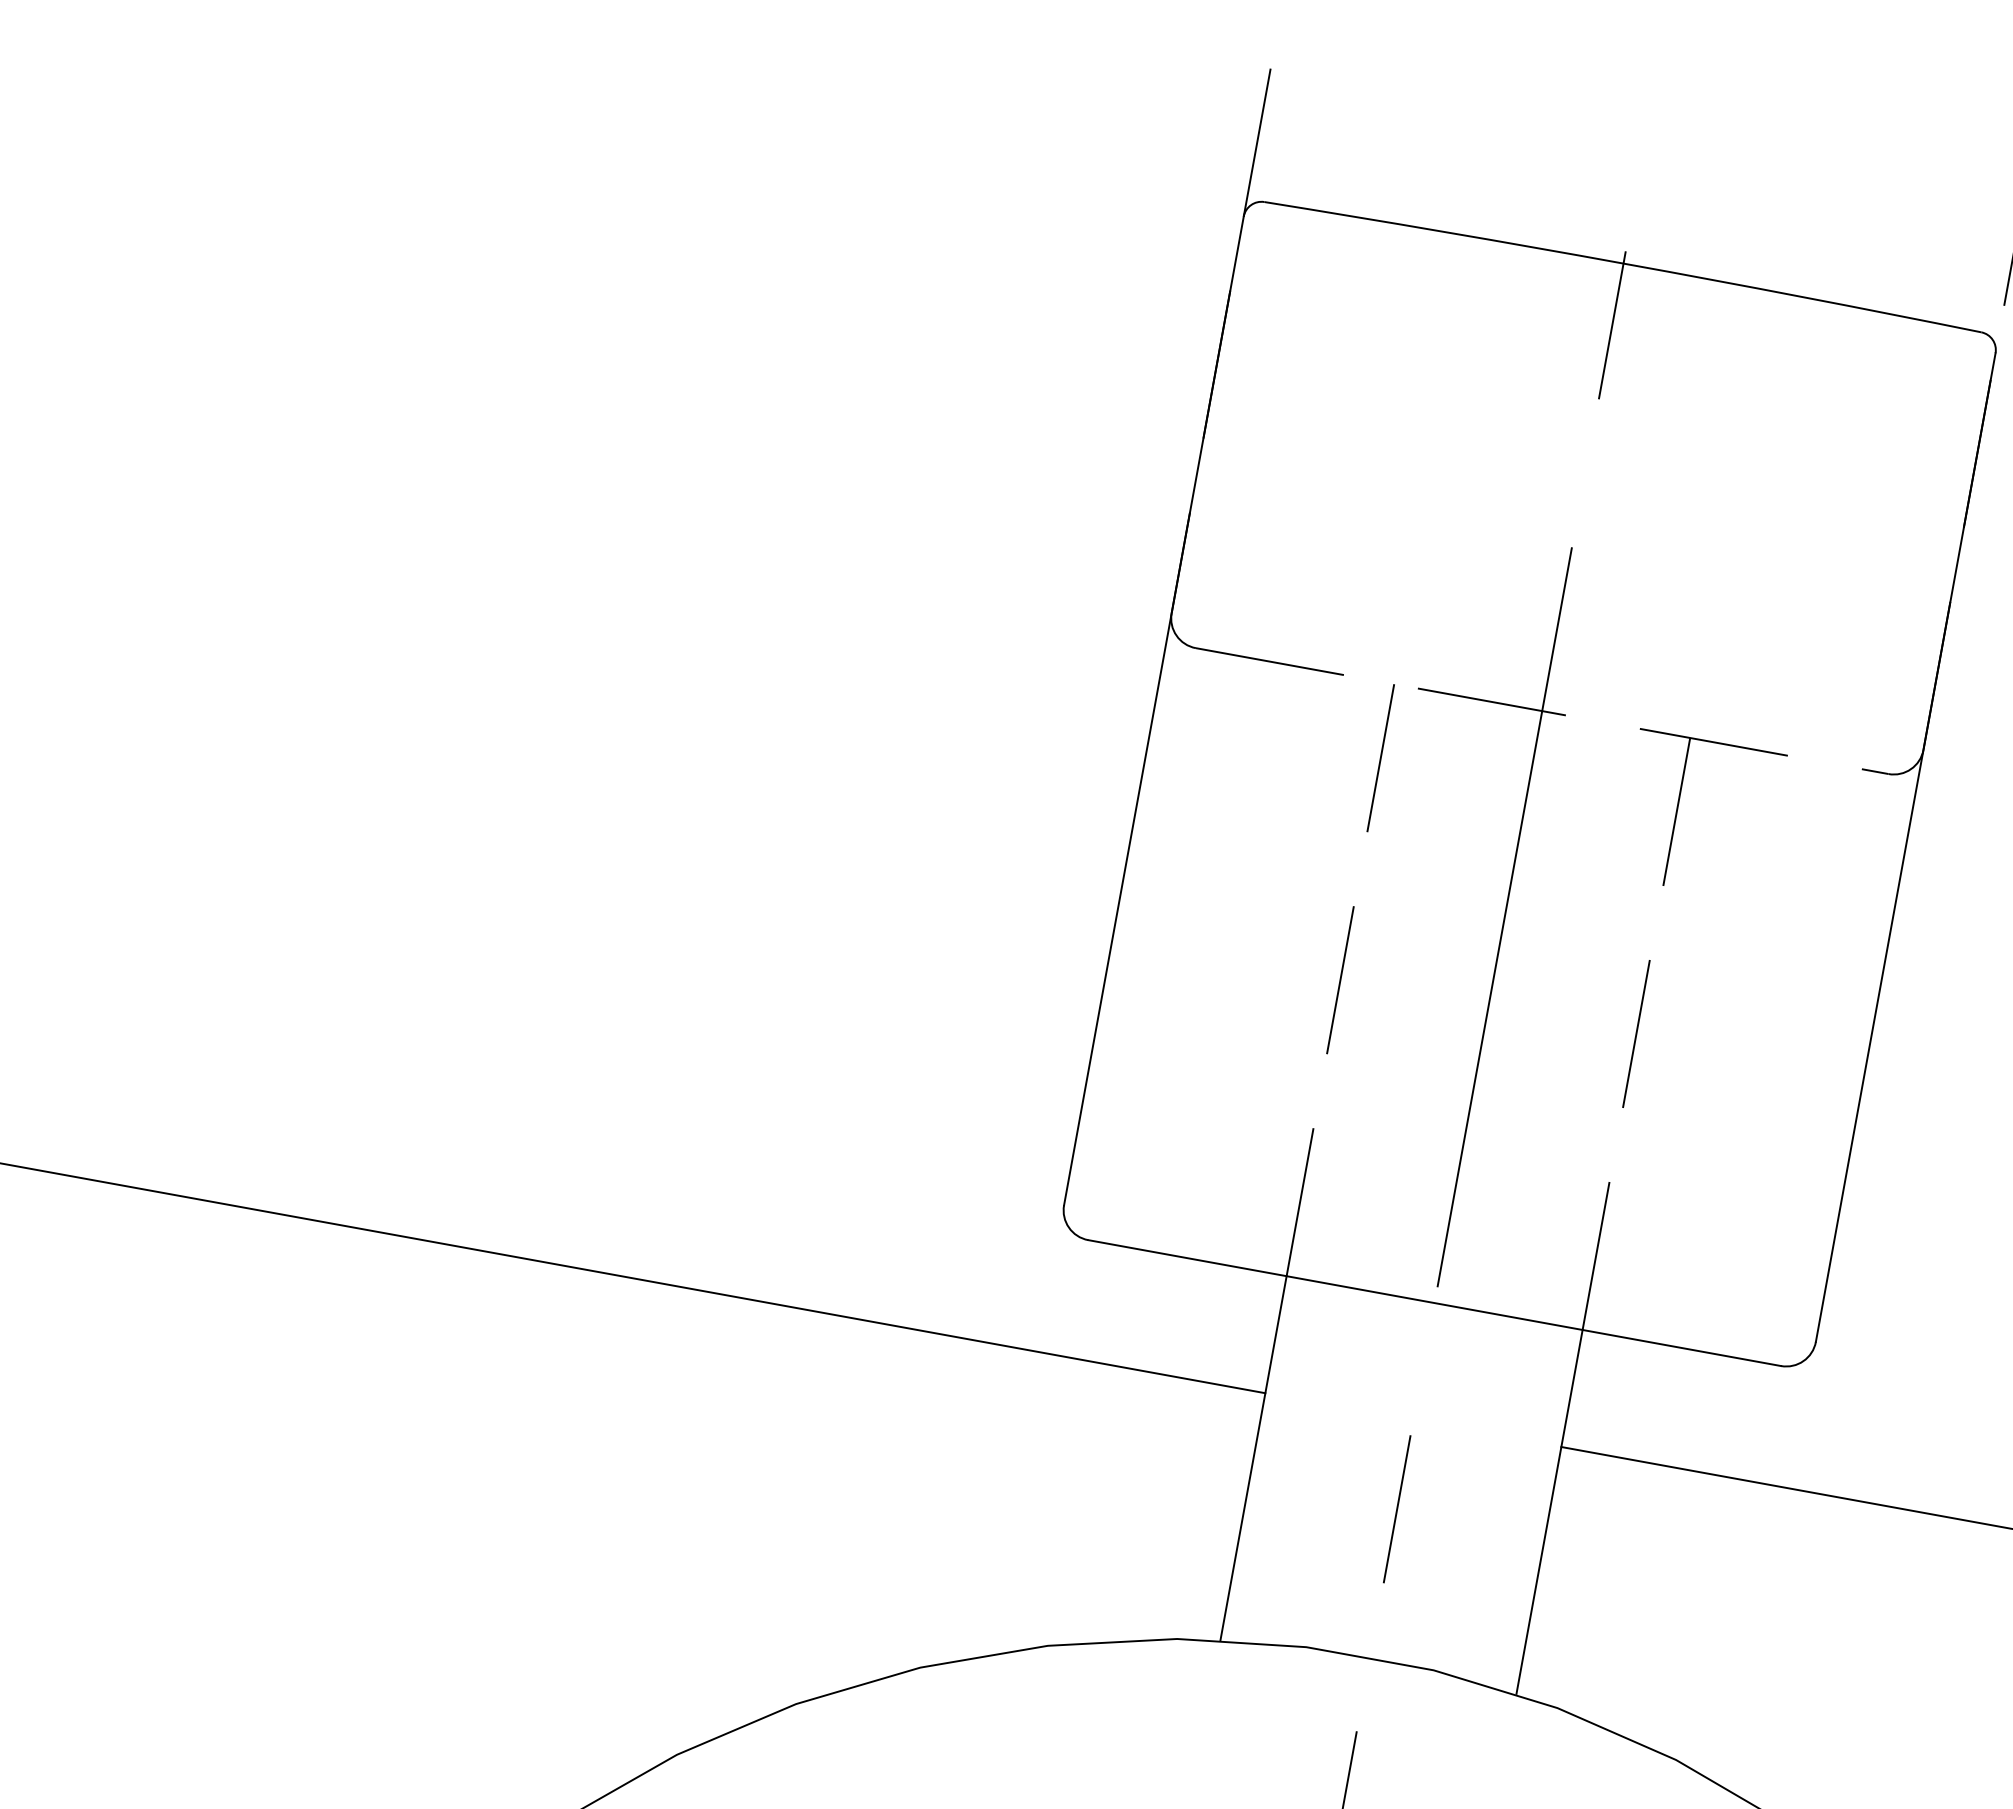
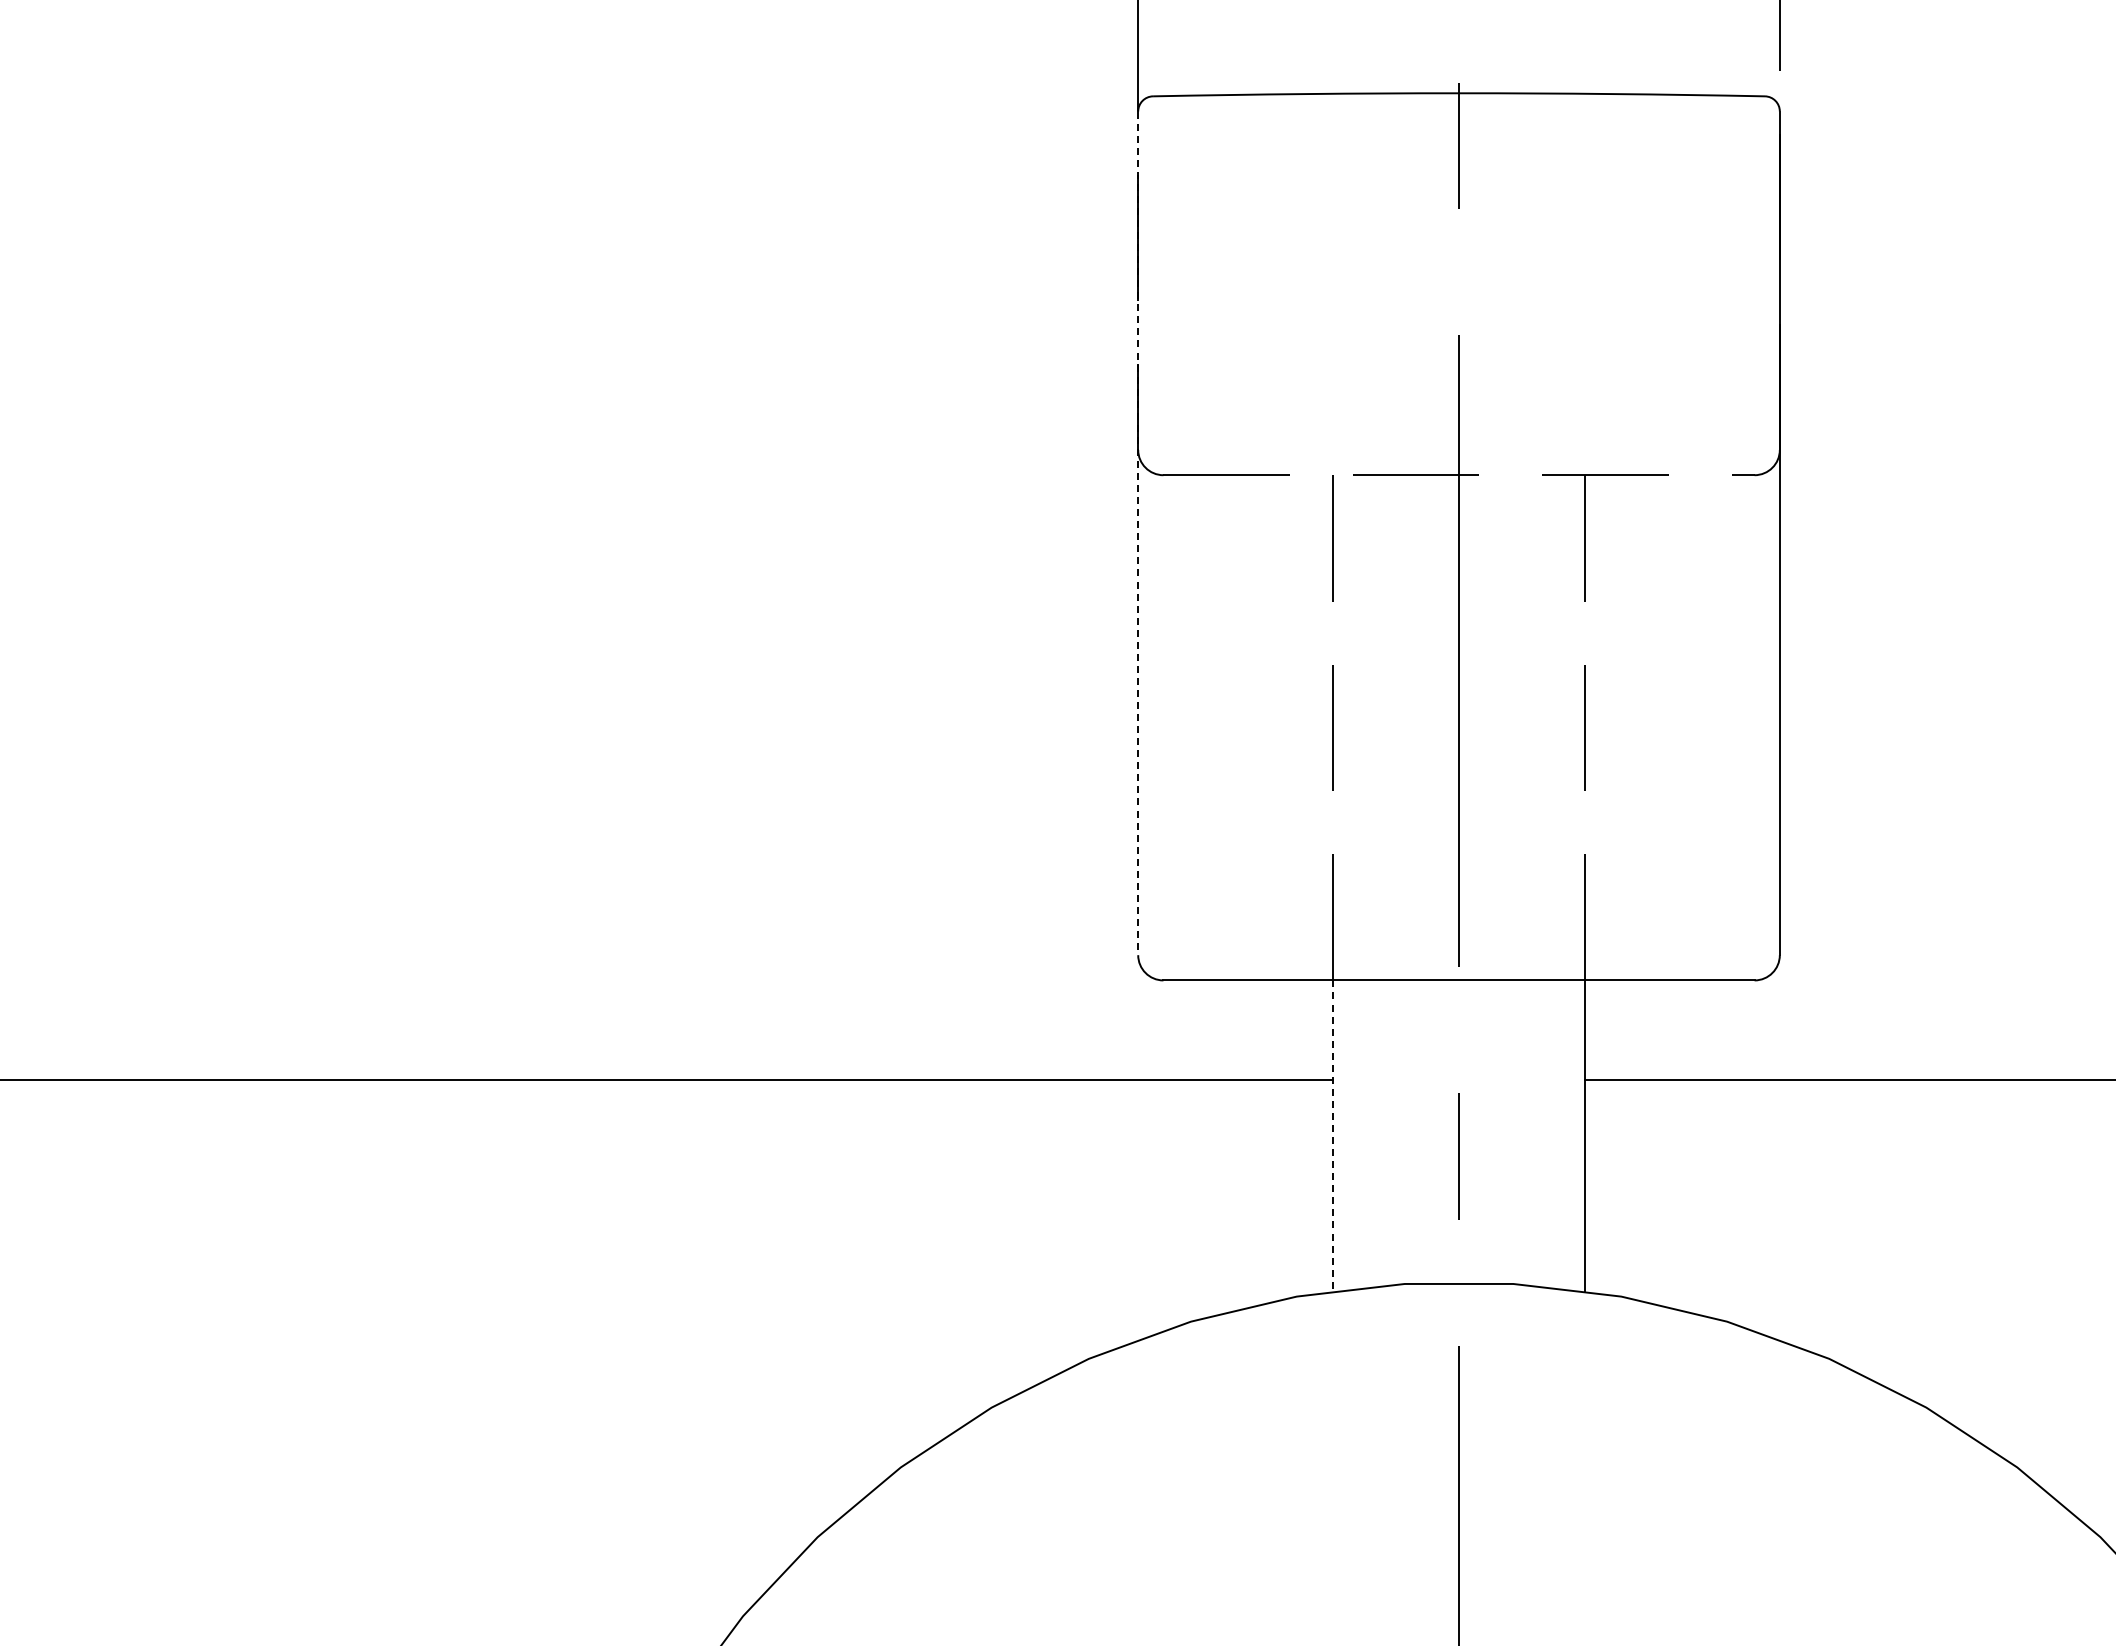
line: (1154, 711) -> (1138, 533), solid -> dashed
line: (1253, 1458) -> (1332, 1136), solid -> dashed

